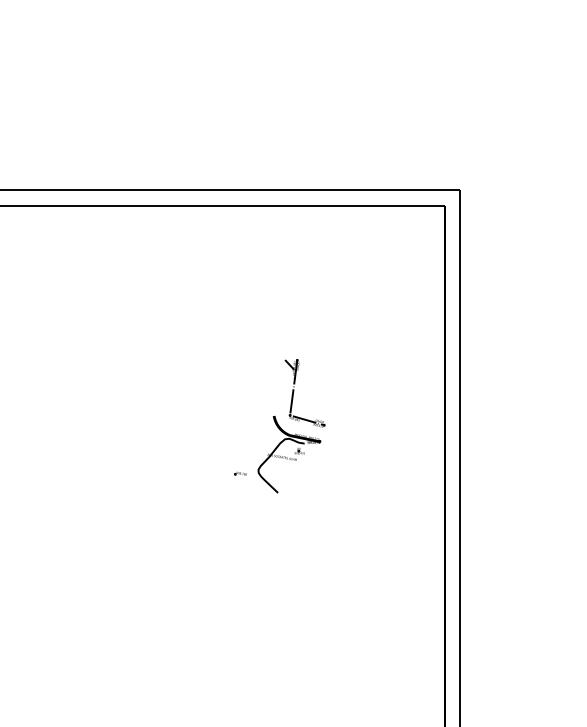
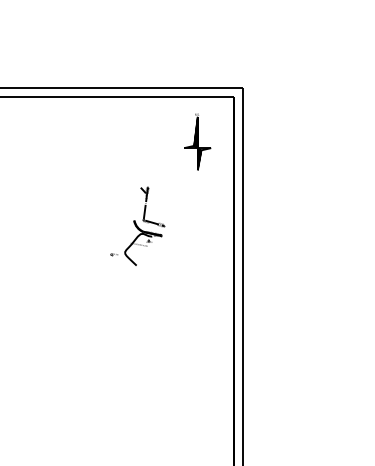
part: (381, 281) -> (197, 141), added

